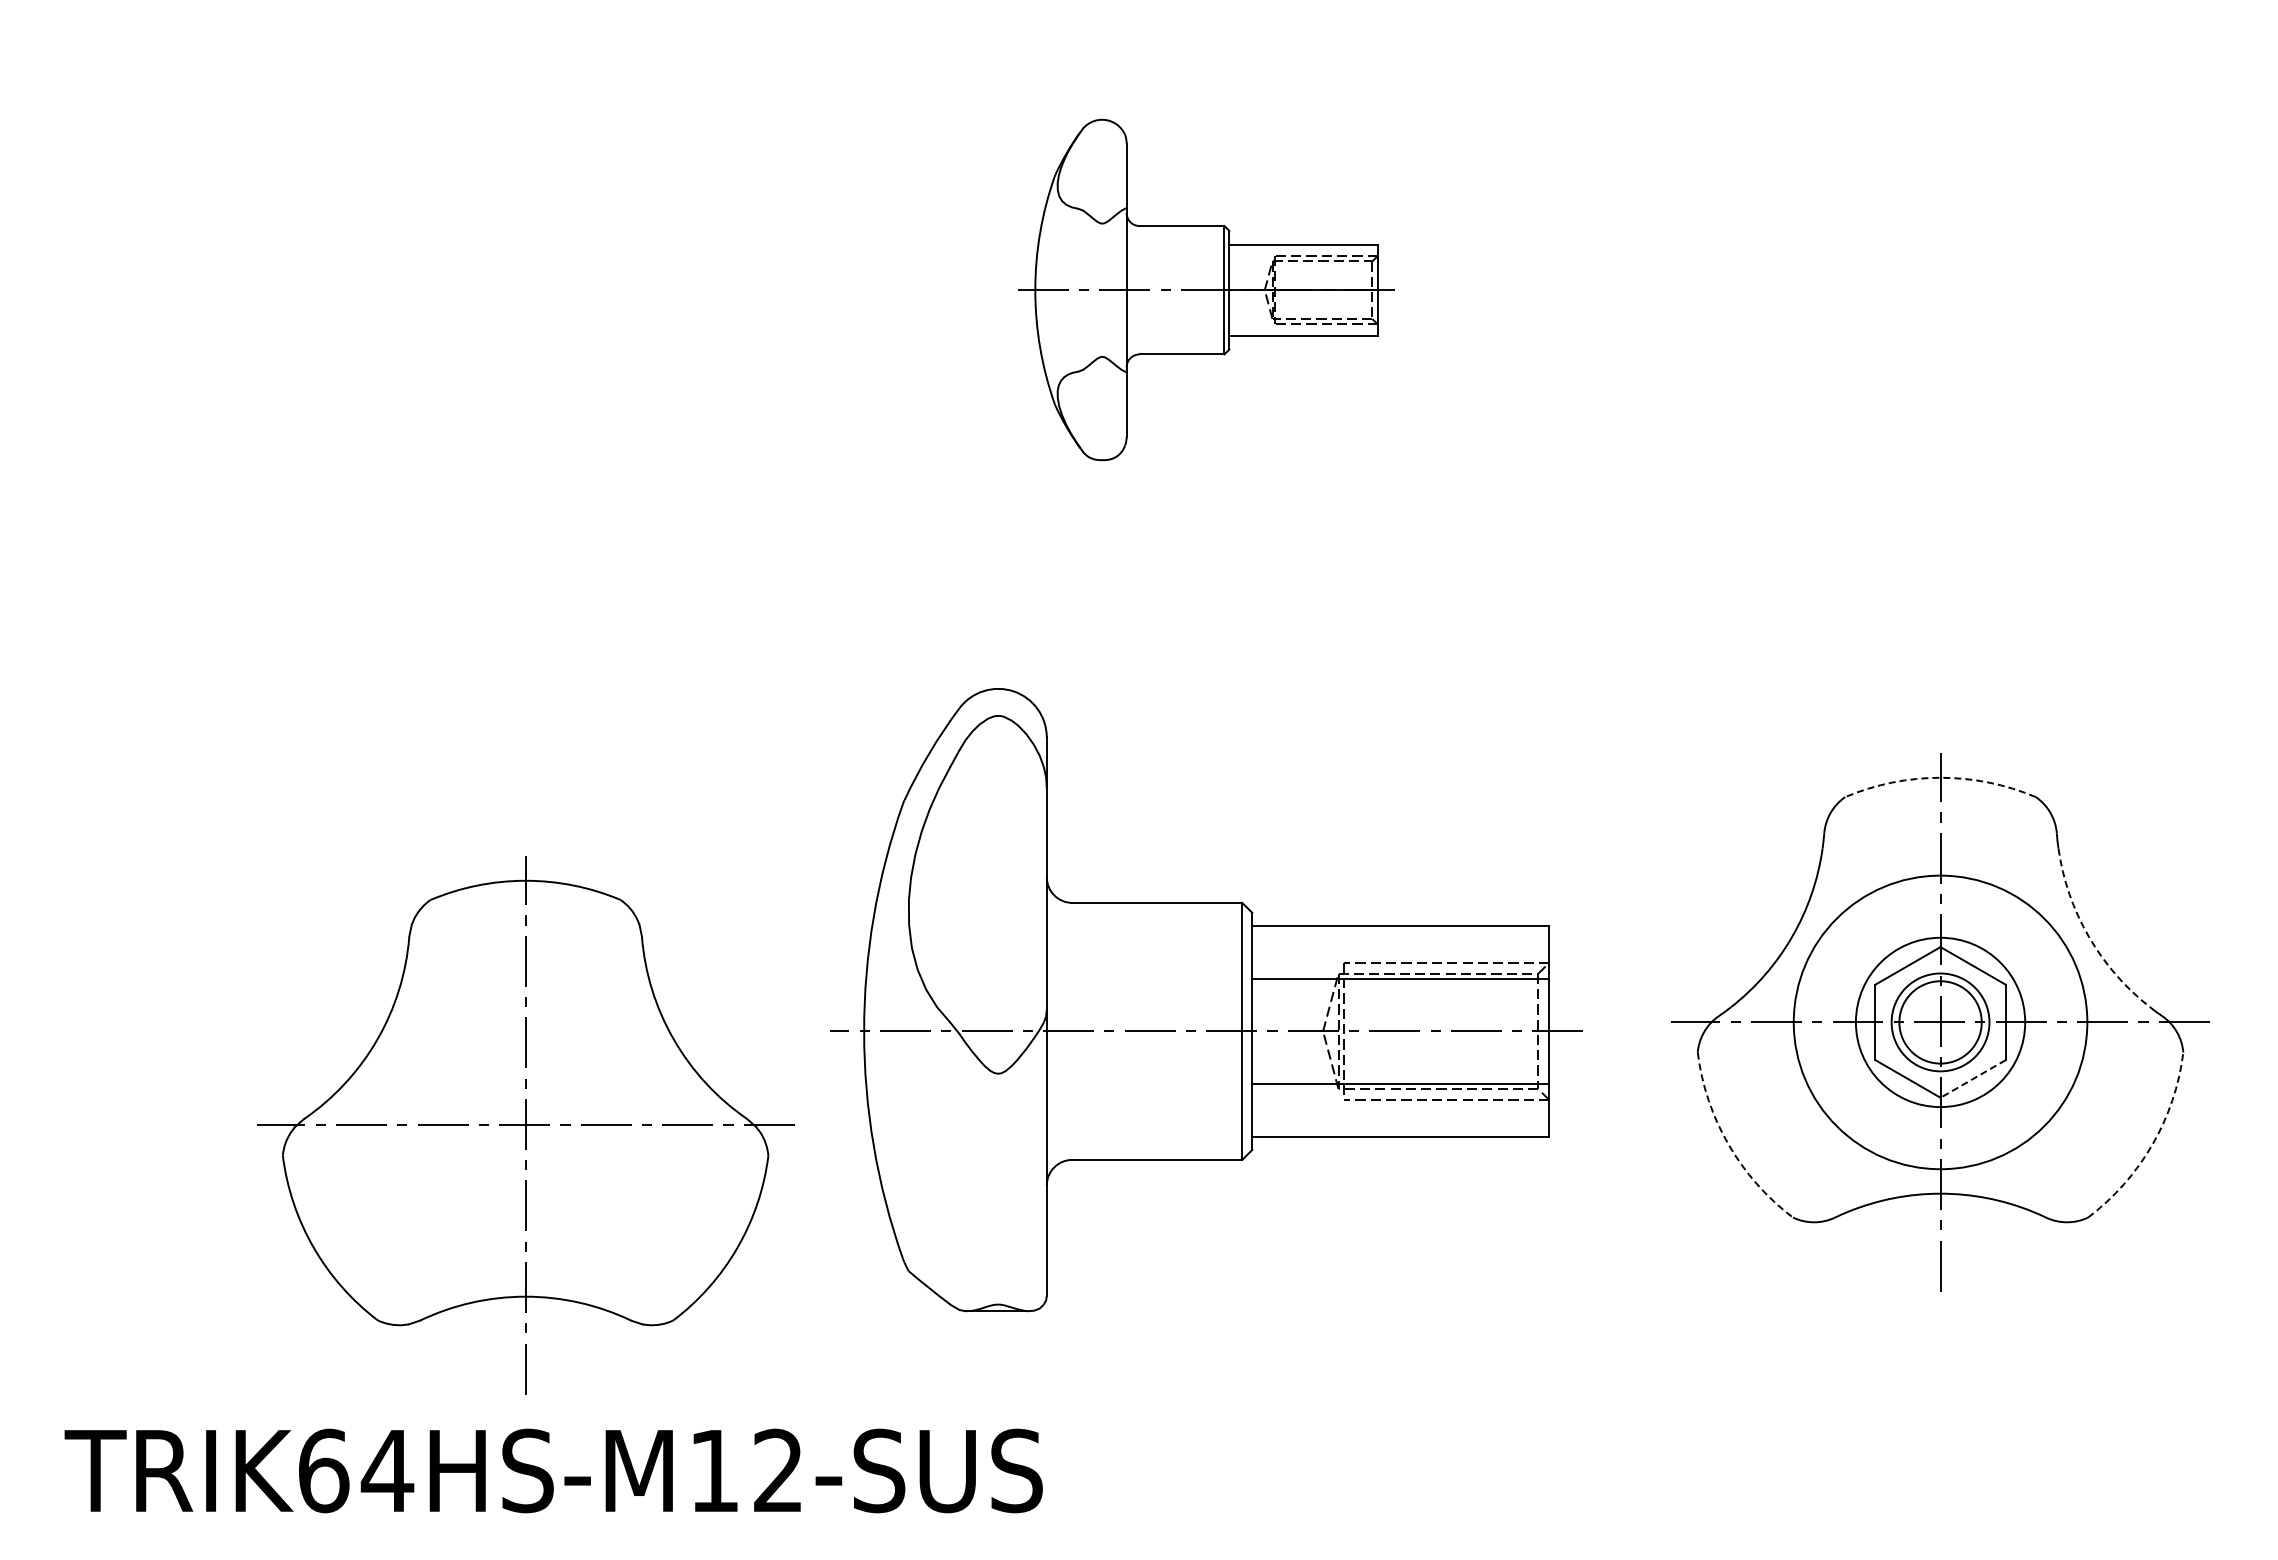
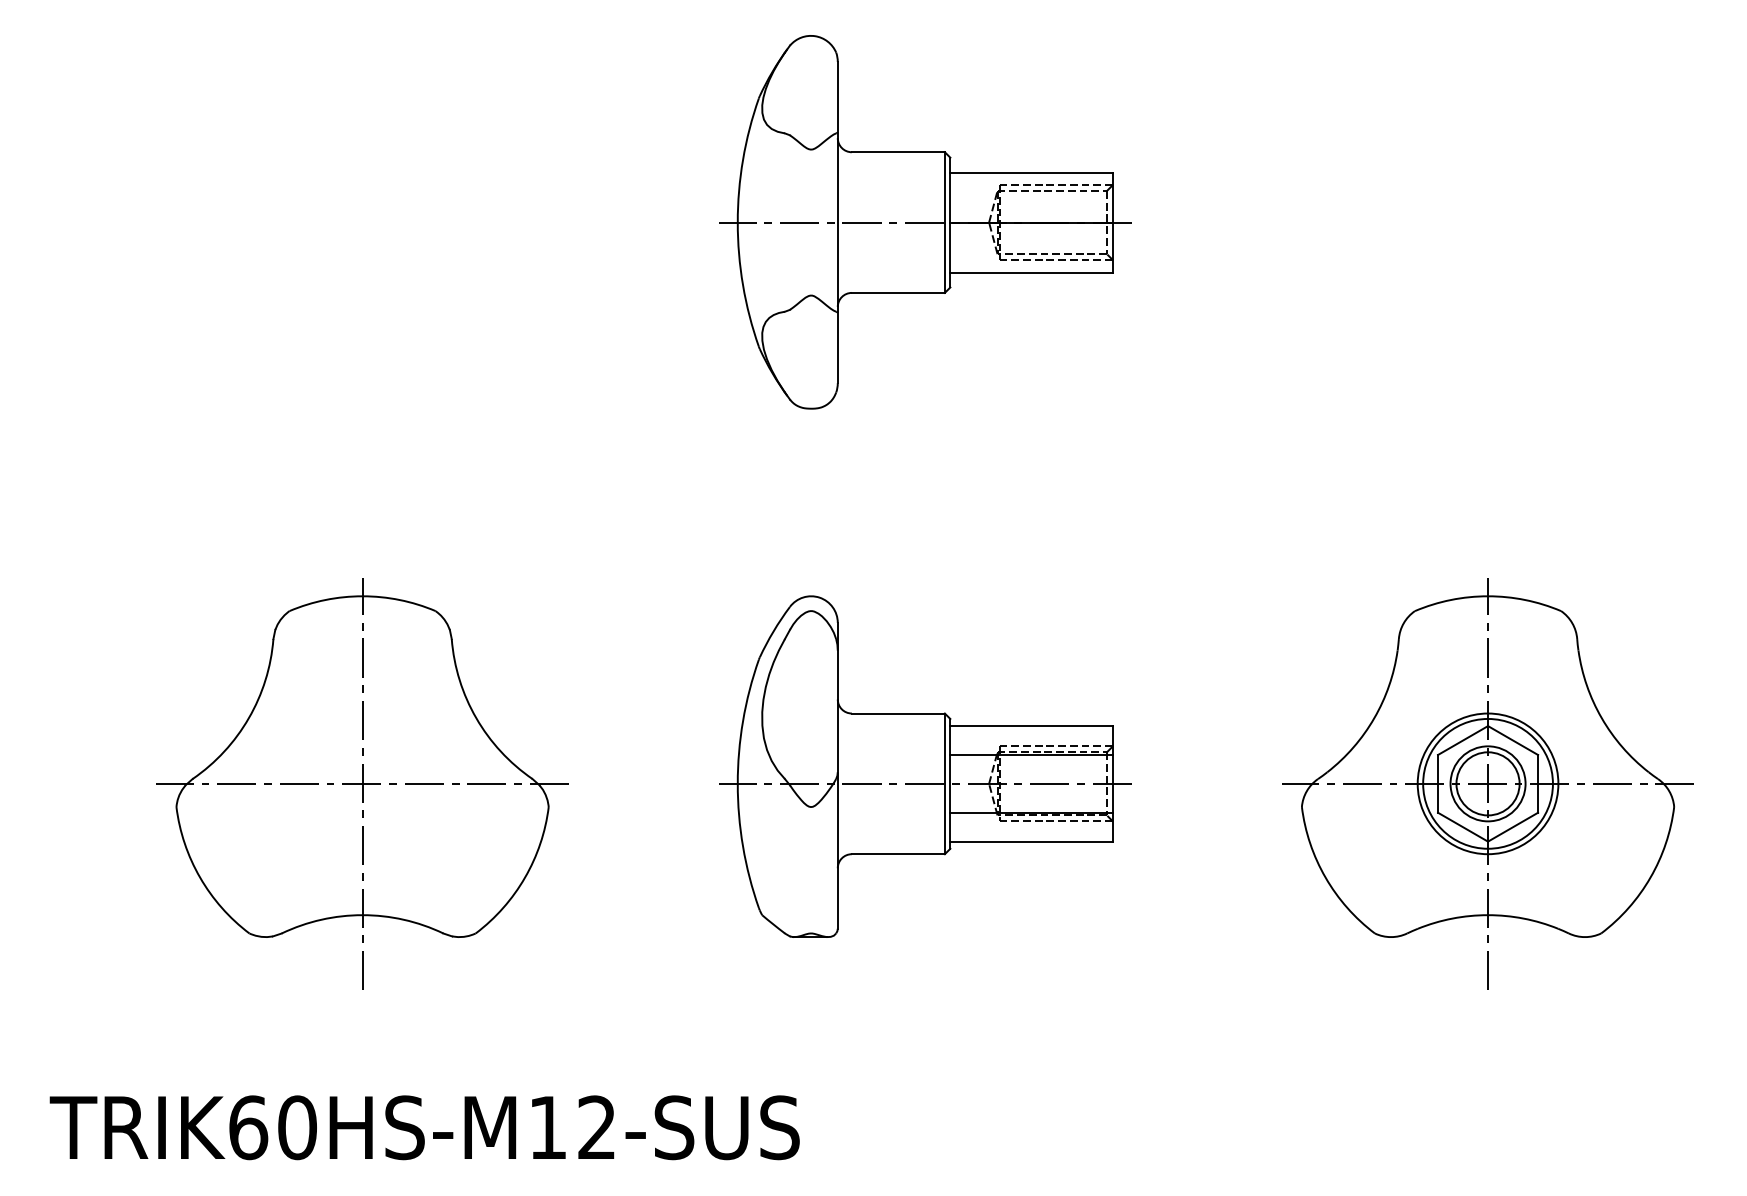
part: (1206, 289) -> (925, 221), size x1.43
arc: (1940, 777) -> (1488, 596), dashed -> solid
arc: (2088, 936) -> (1601, 717), dashed -> solid
part: (1206, 999) -> (925, 766), size x0.71
circle: (1940, 1022) -> (1488, 783), size x0.62
line: (1973, 1078) -> (1513, 826), dashed -> solid
part: (525, 1125) -> (362, 783), moved
arc: (1728, 1144) -> (1325, 877), dashed -> solid
arc: (2152, 1144) -> (1650, 877), dashed -> solid
text: (387, 1470) -> (297, 1127), TRIK64HS-M12-SUS -> TRIK60HS-M12-SUS

